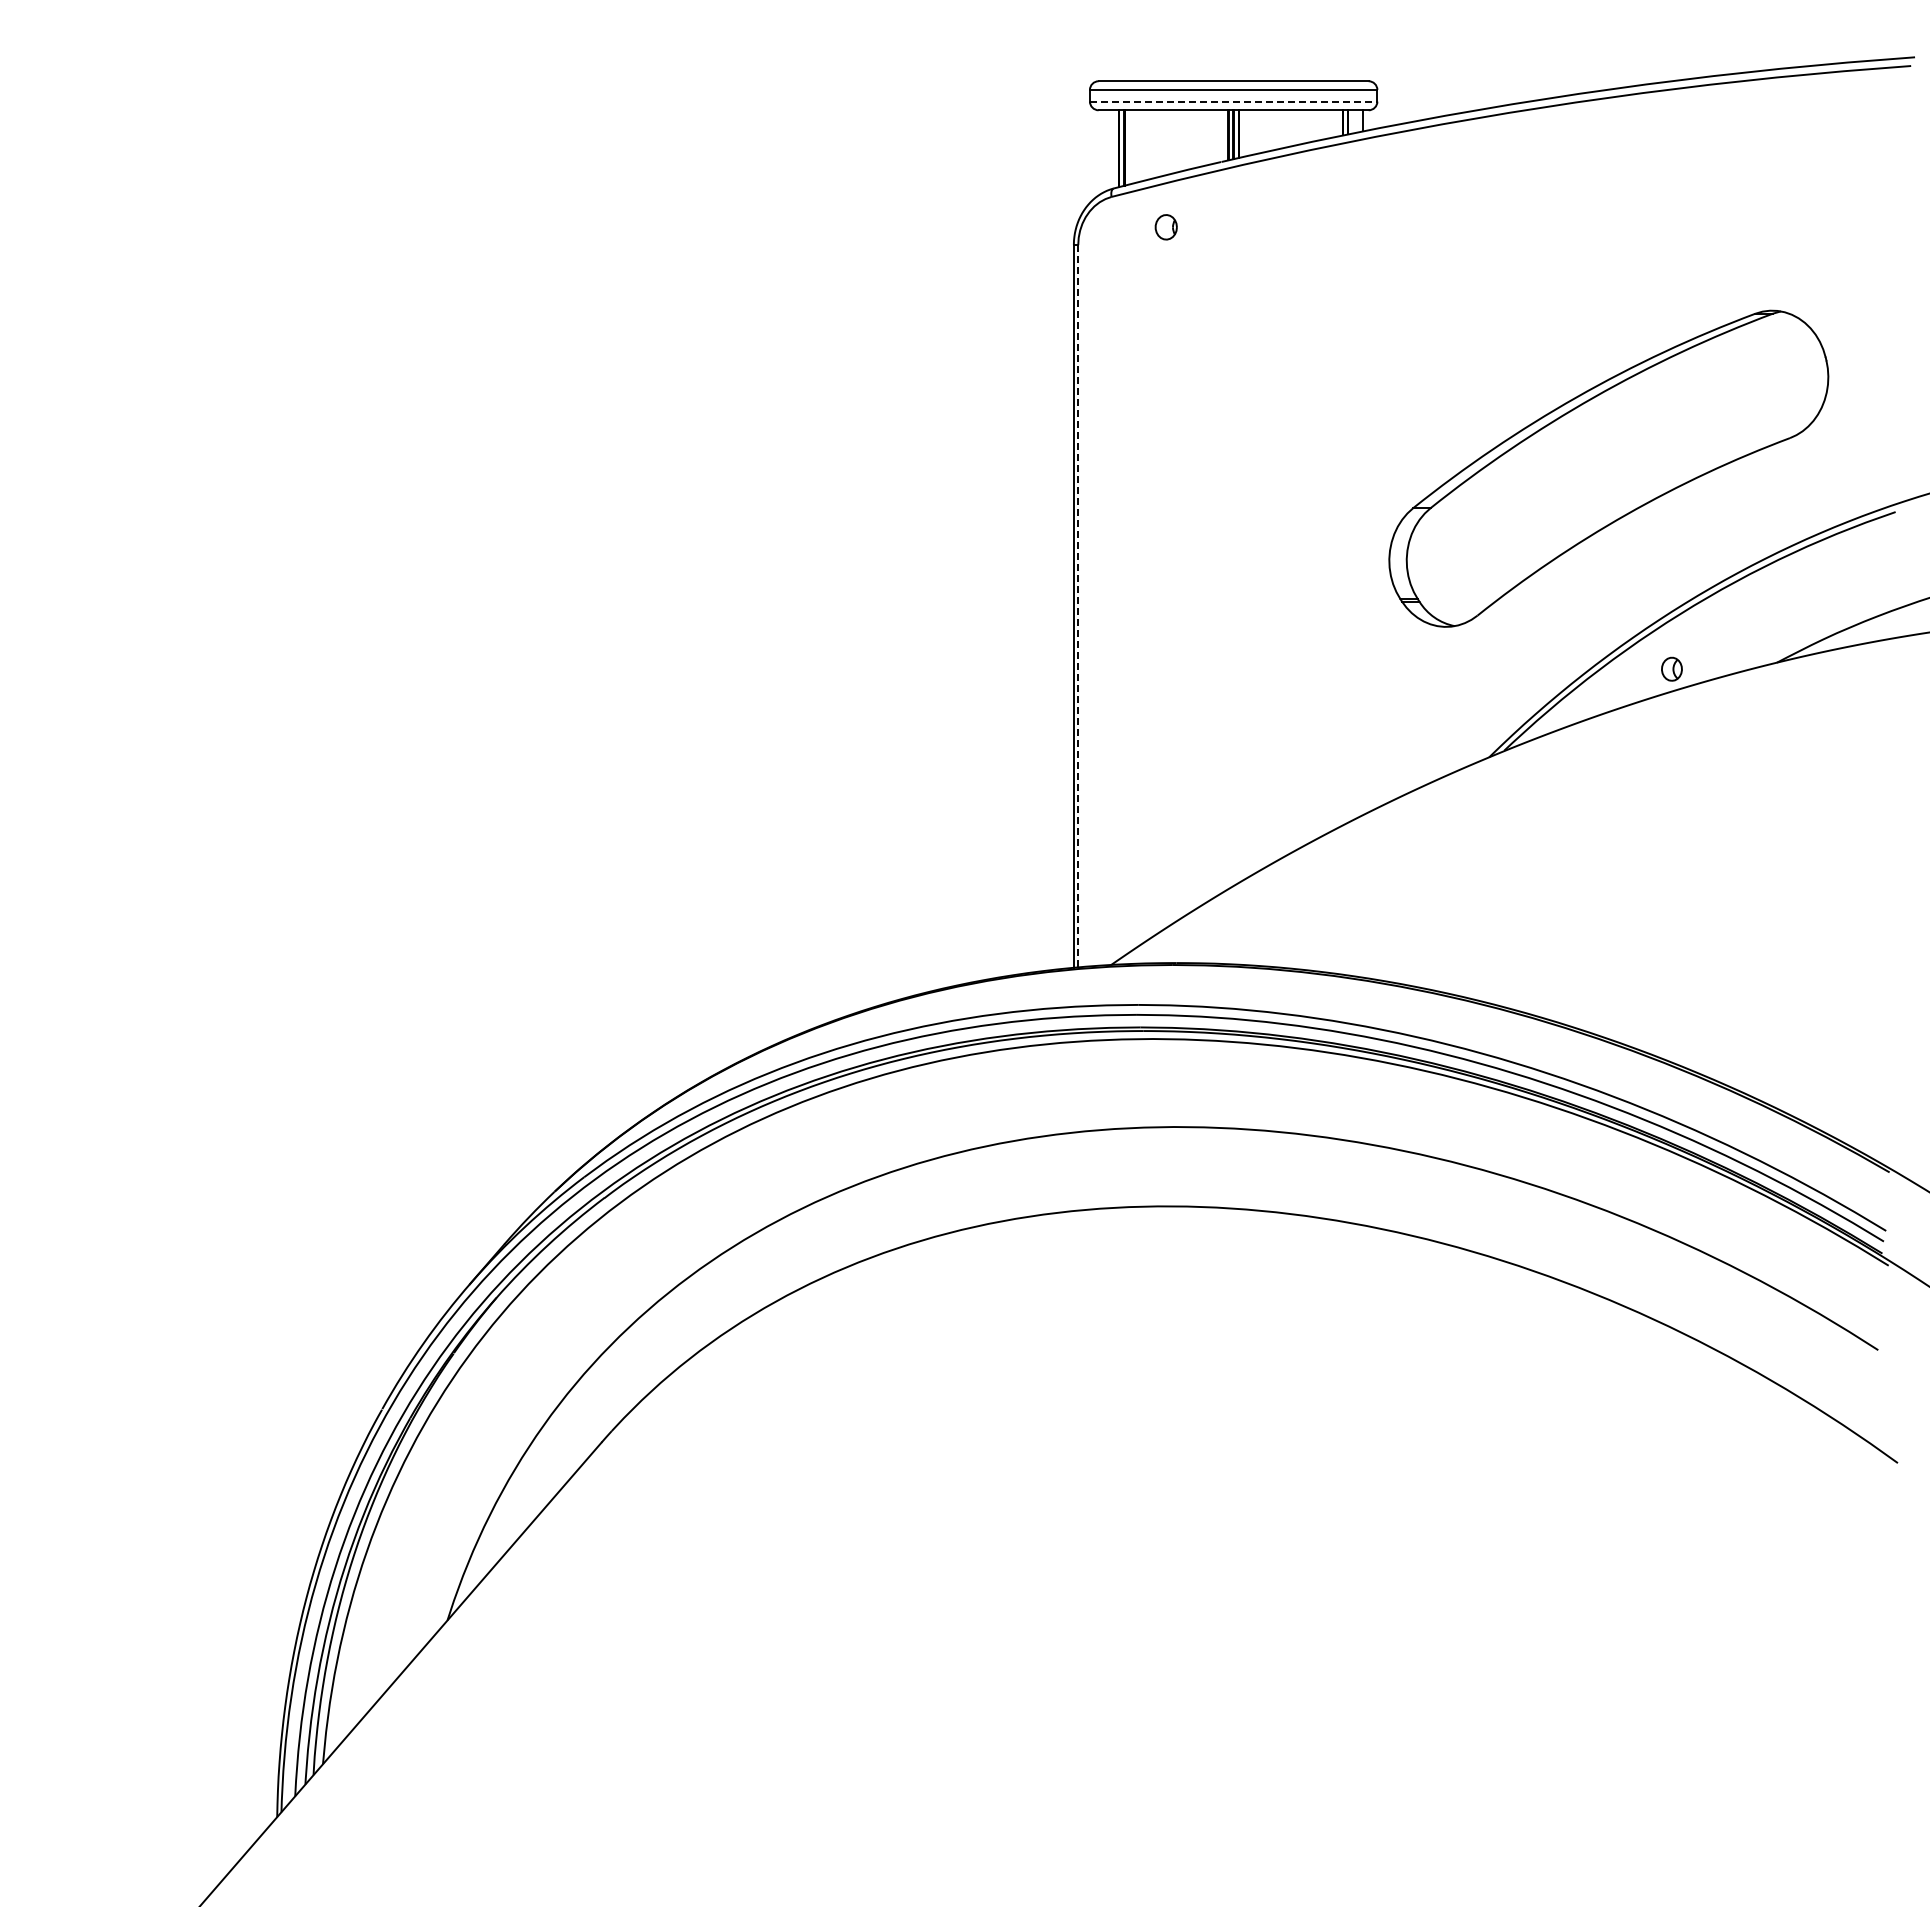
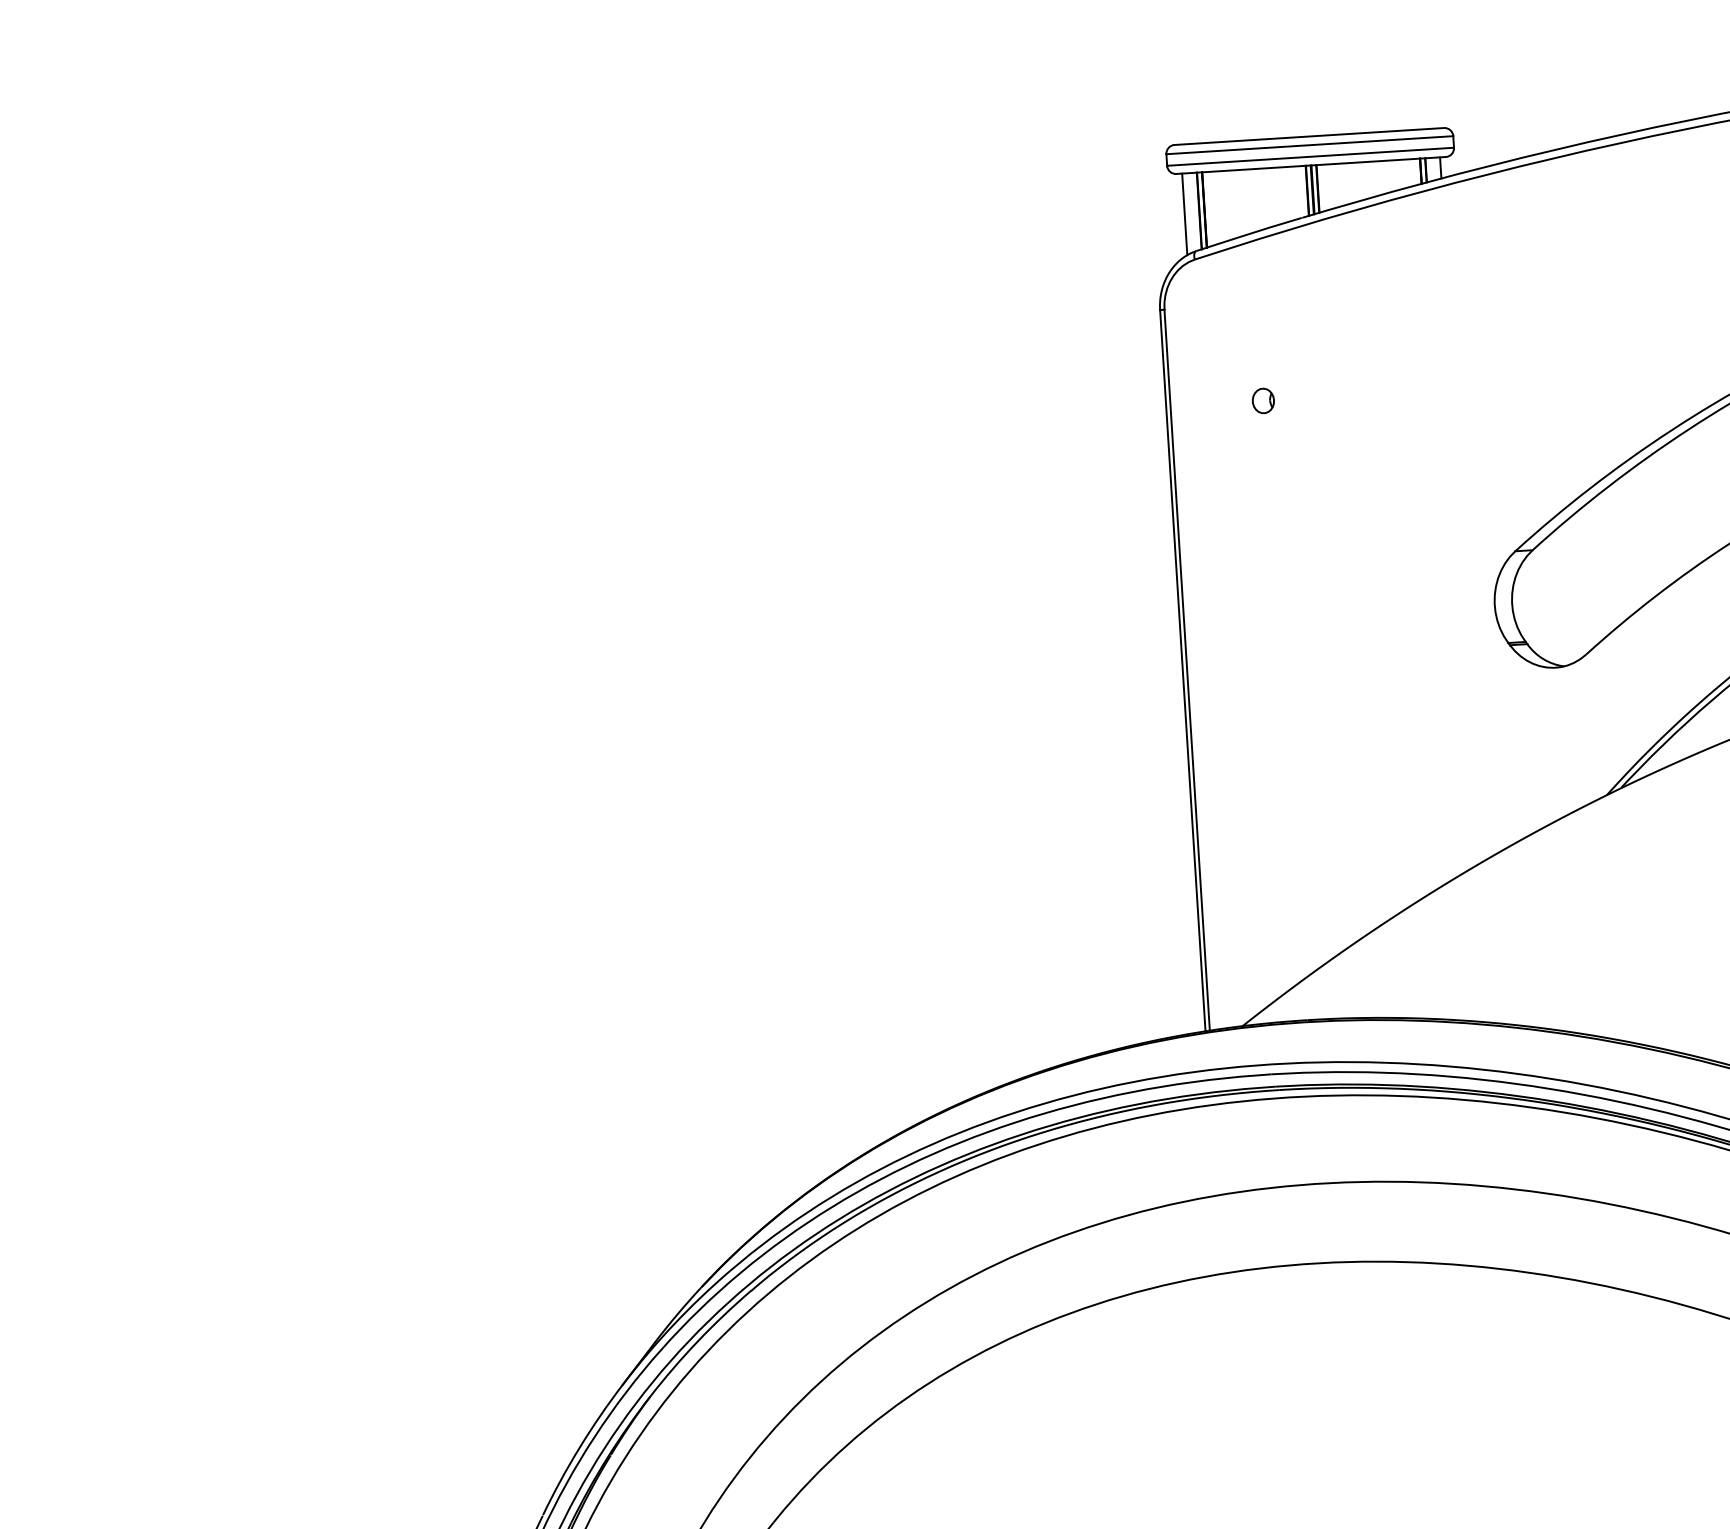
line: (1233, 101) -> (1310, 156), dashed -> solid
line: (1104, 151) -> (1184, 214), added
part: (1165, 227) -> (1262, 401), moved
line: (1078, 606) -> (1187, 670), dashed -> solid

